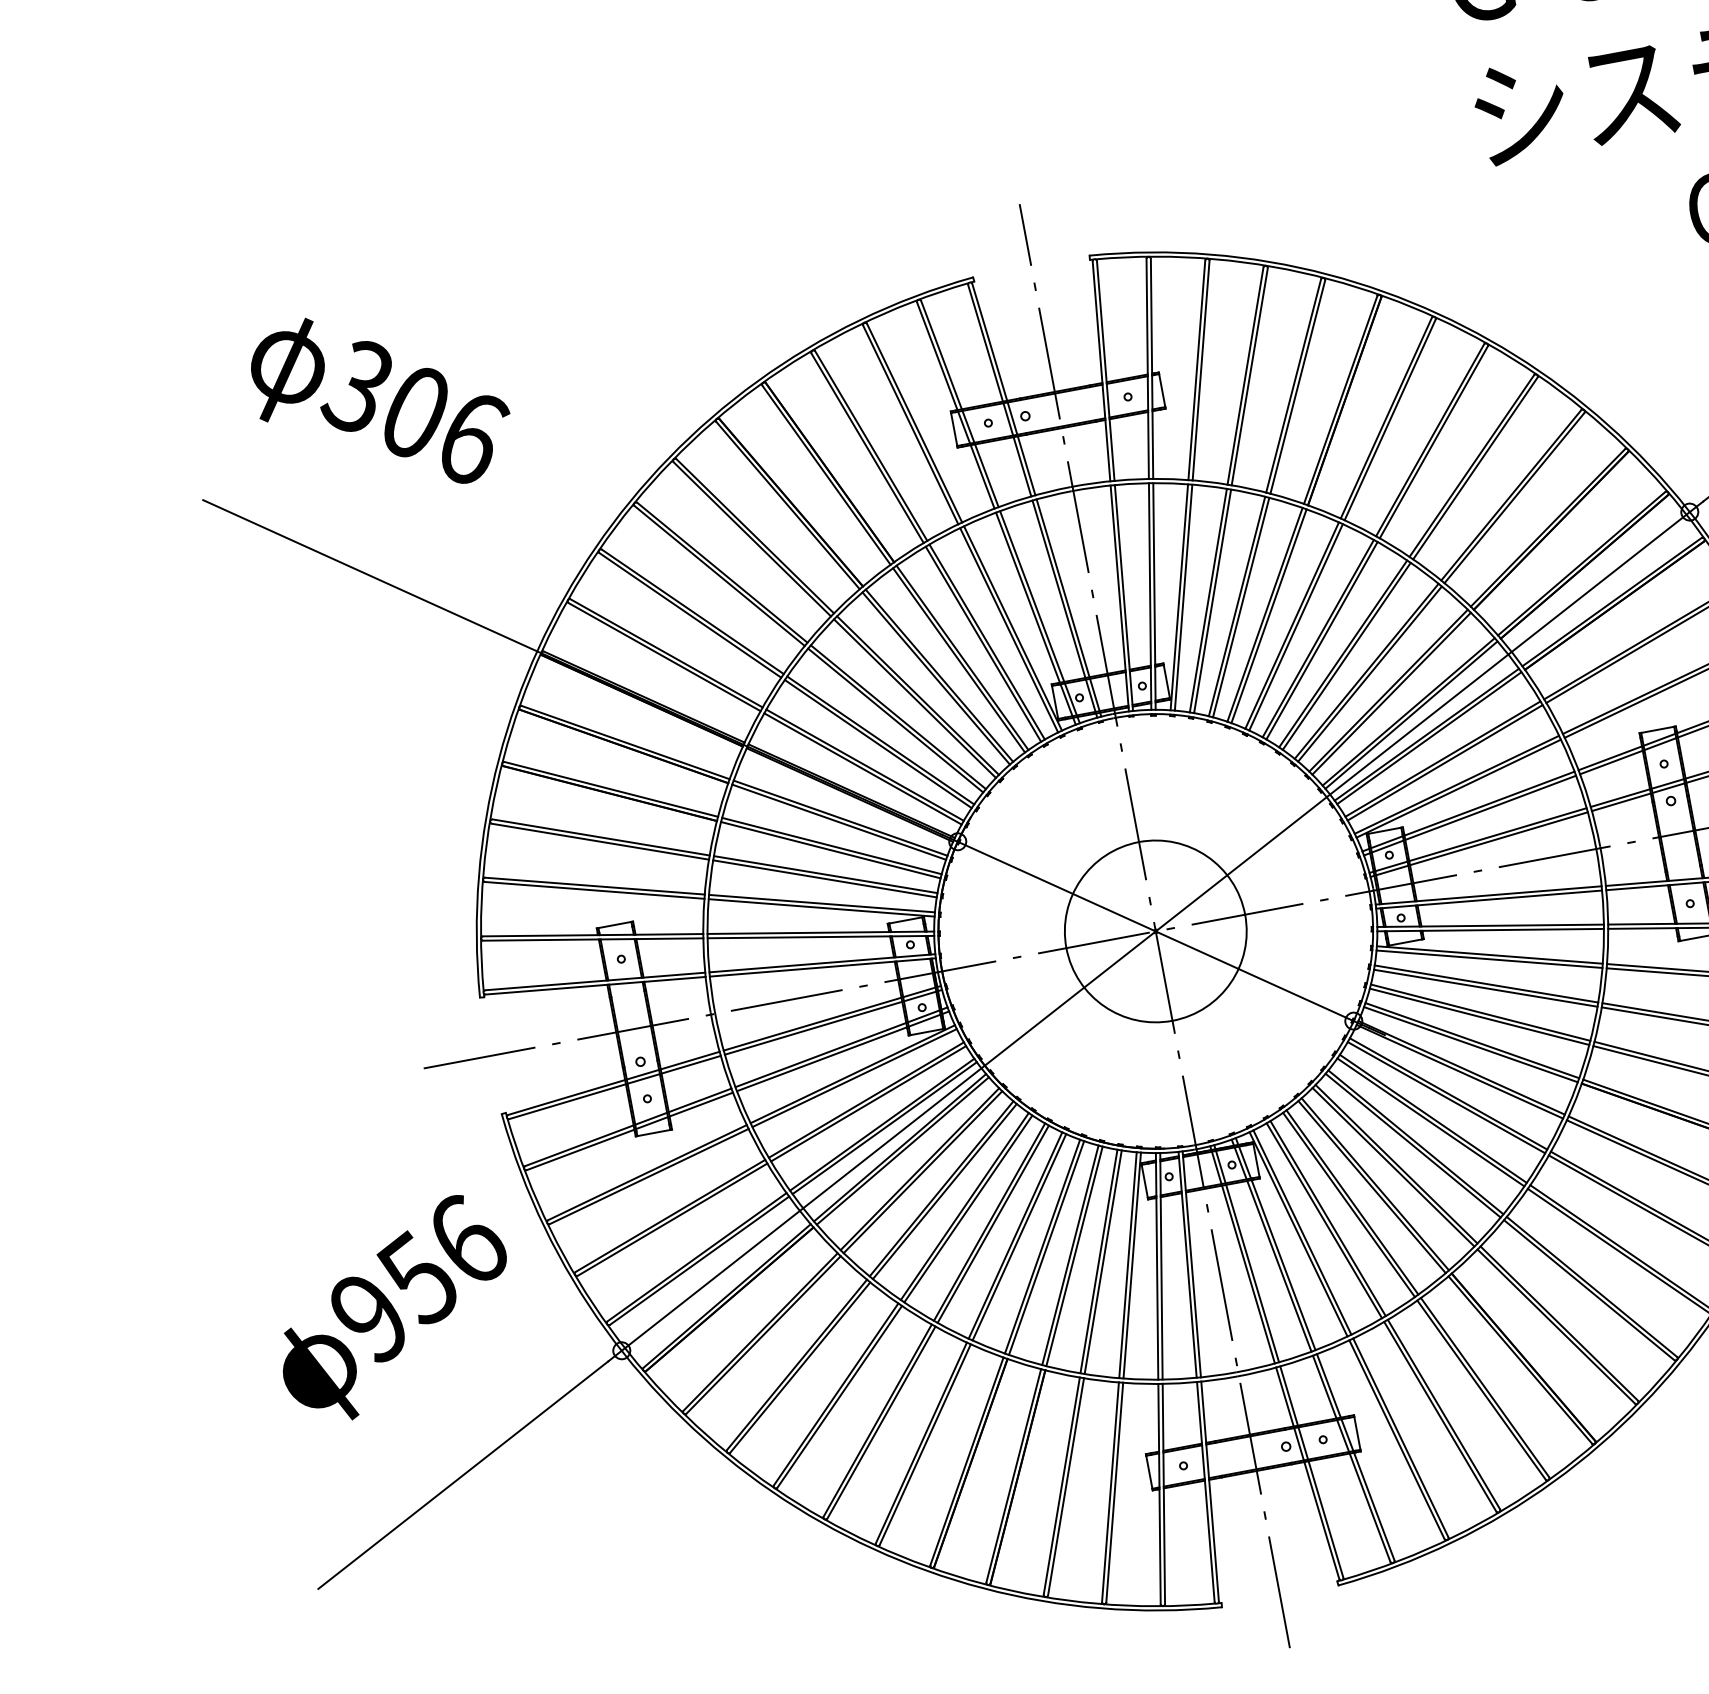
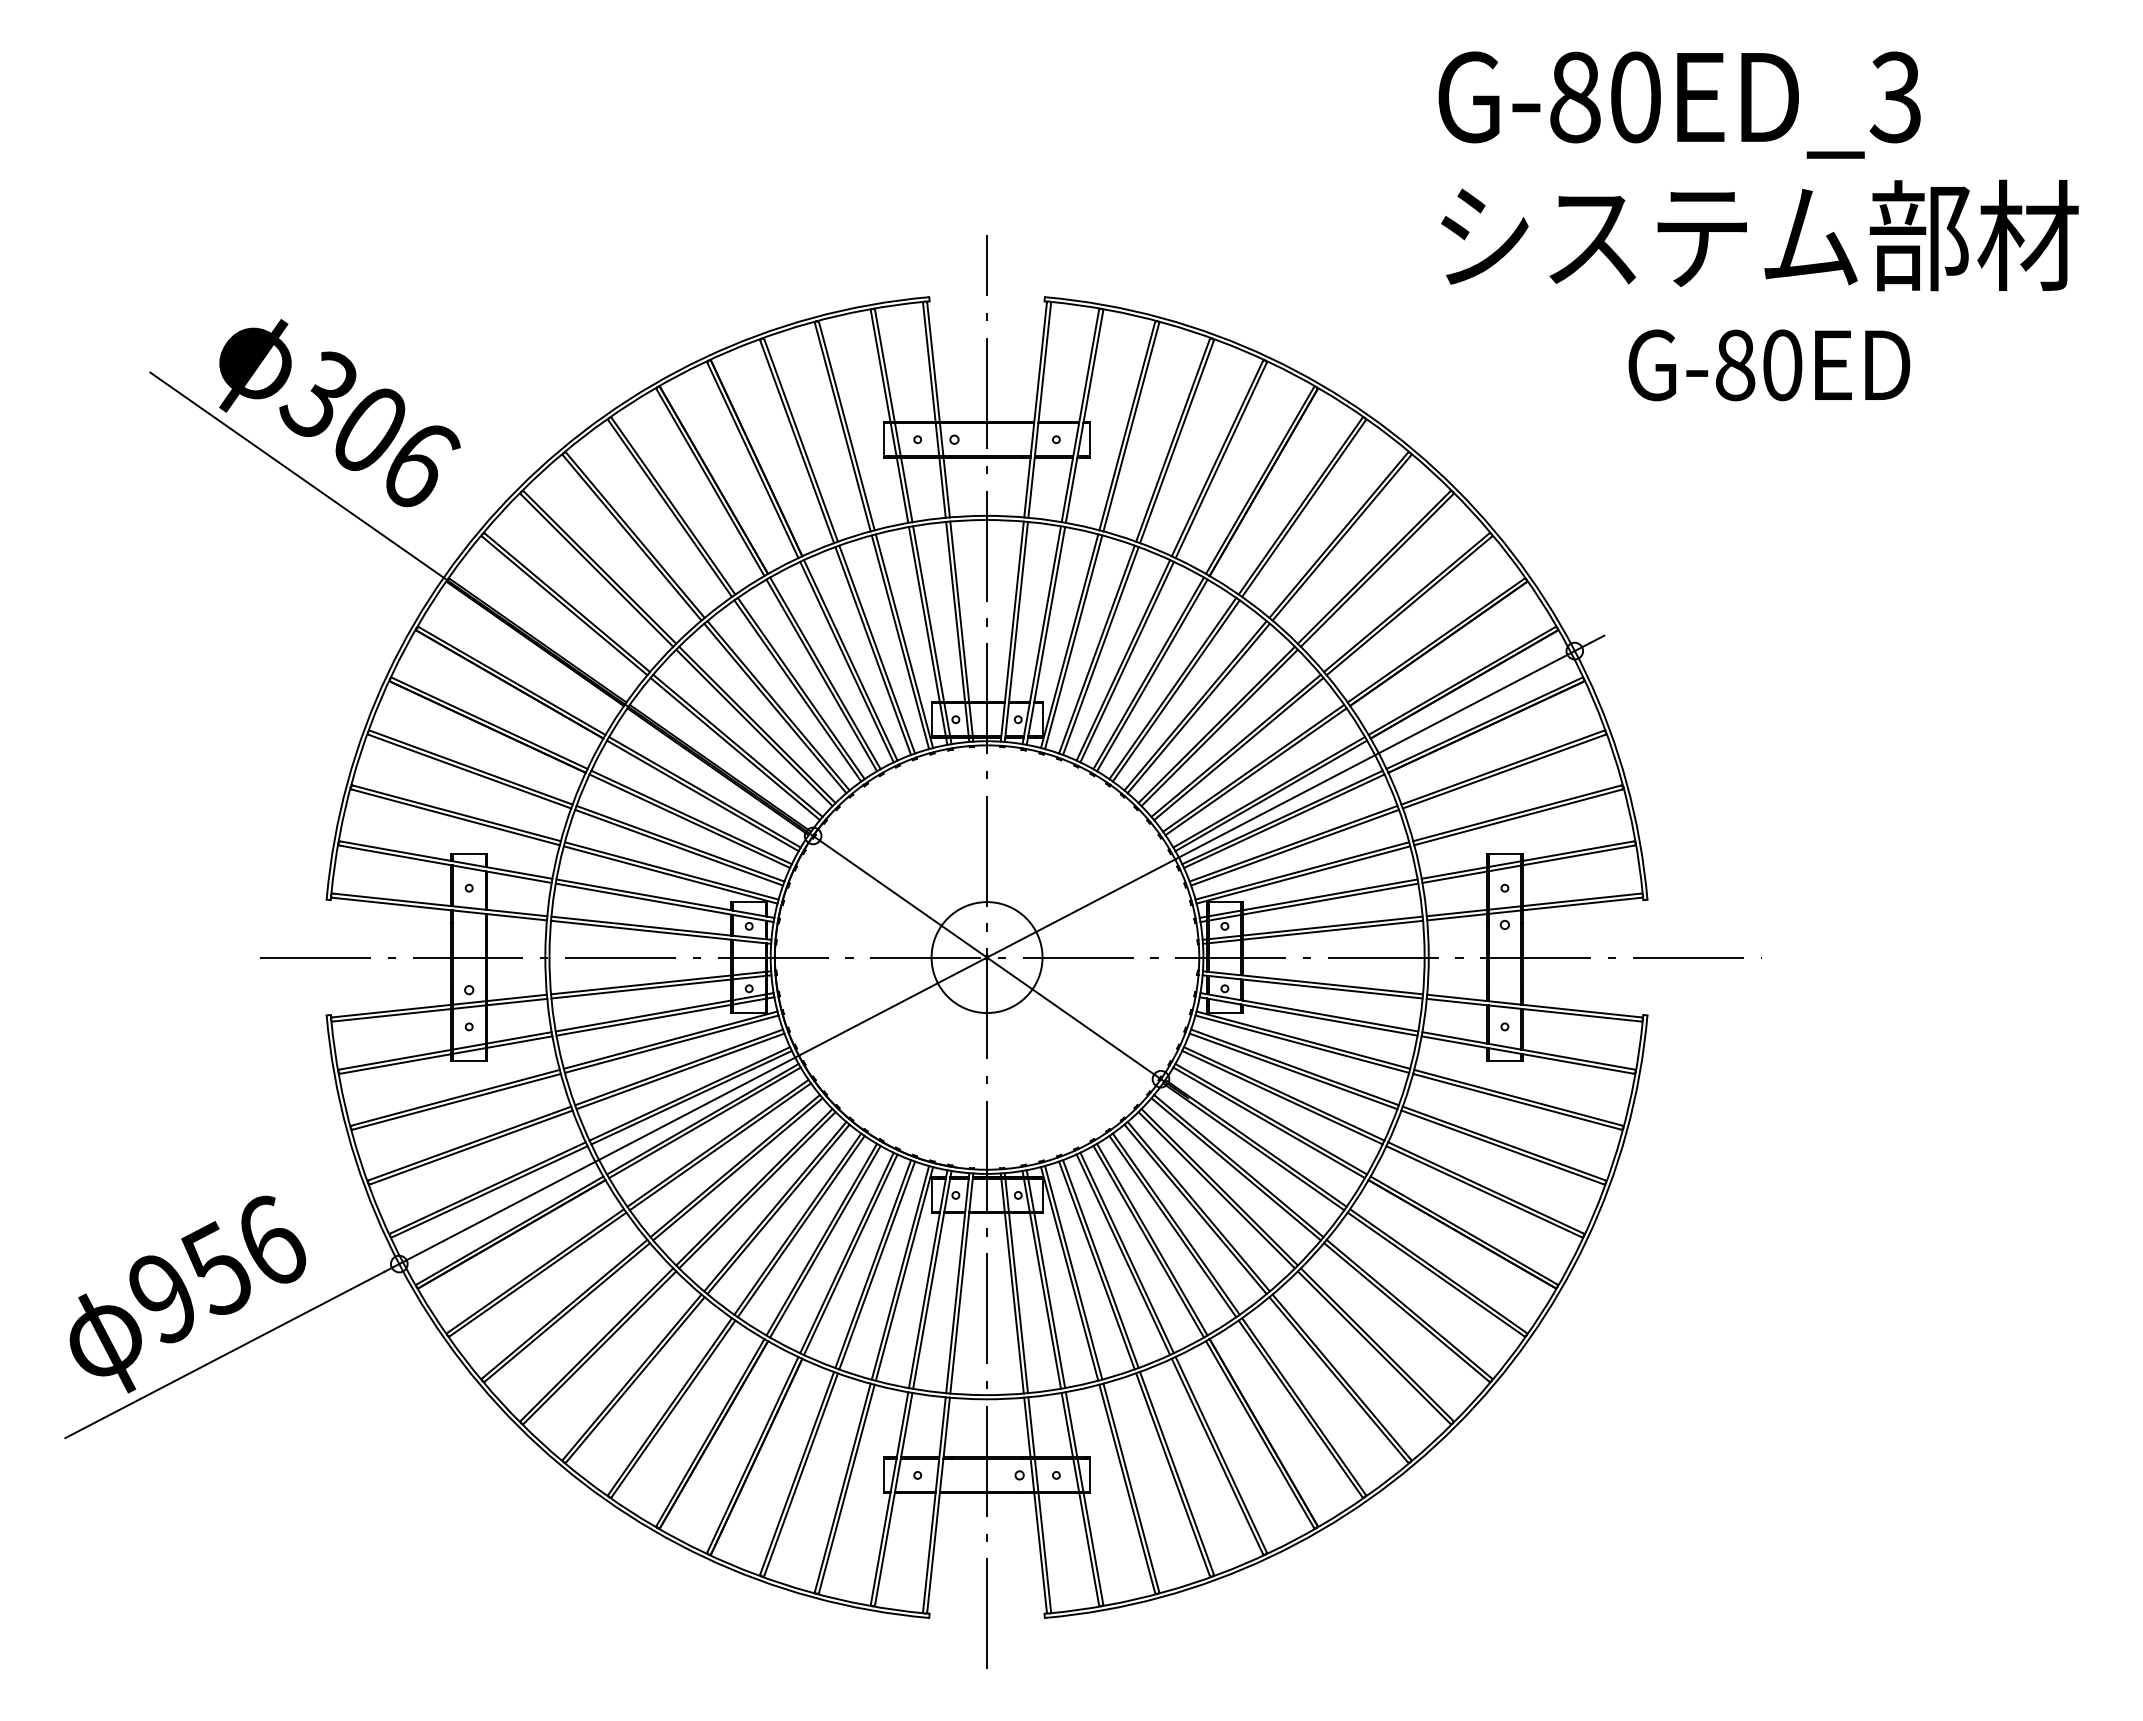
text: (381, 401) -> (339, 413), moved
circle: (1155, 931) -> (986, 957), size x0.62
text: (393, 1309) -> (187, 1294), moved

